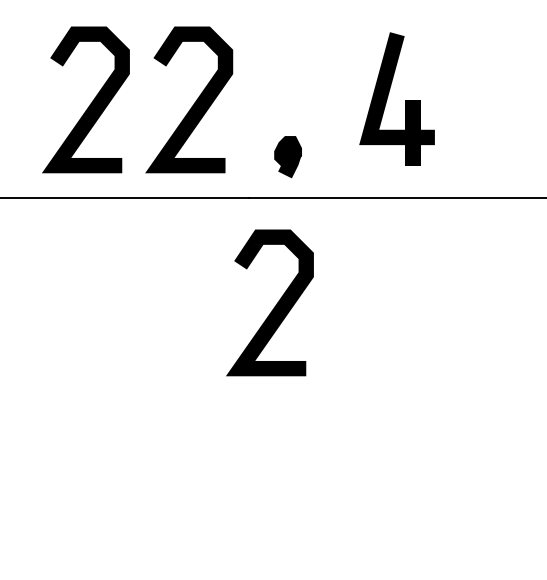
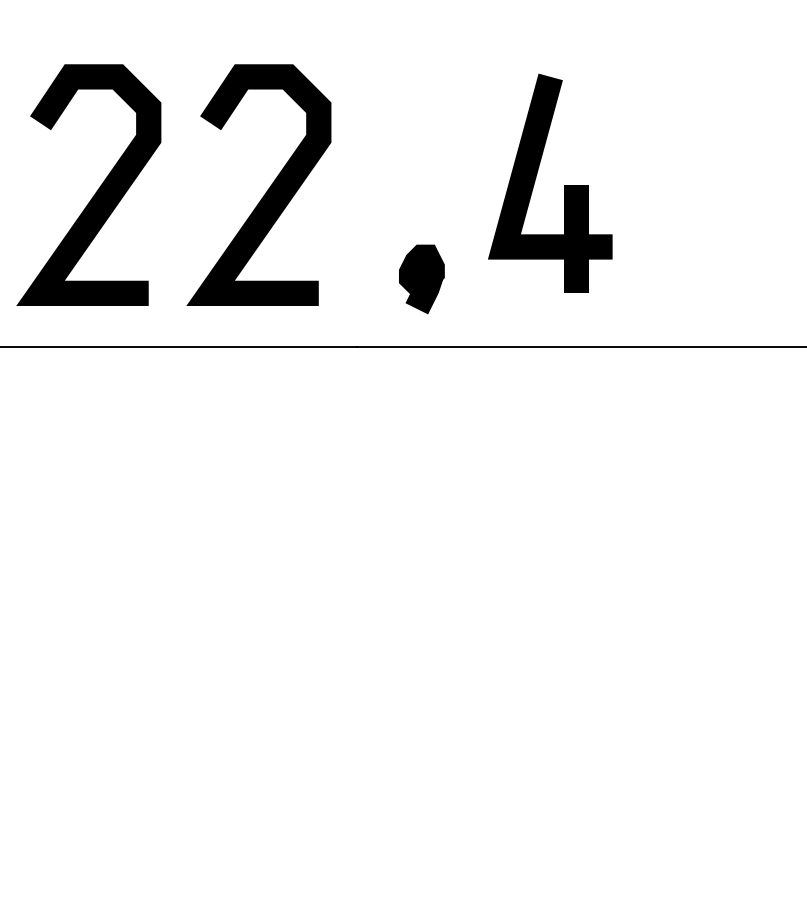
part: (388, 96) -> (536, 179), moved
curve: (274, 306) -> (399, 525), removed

